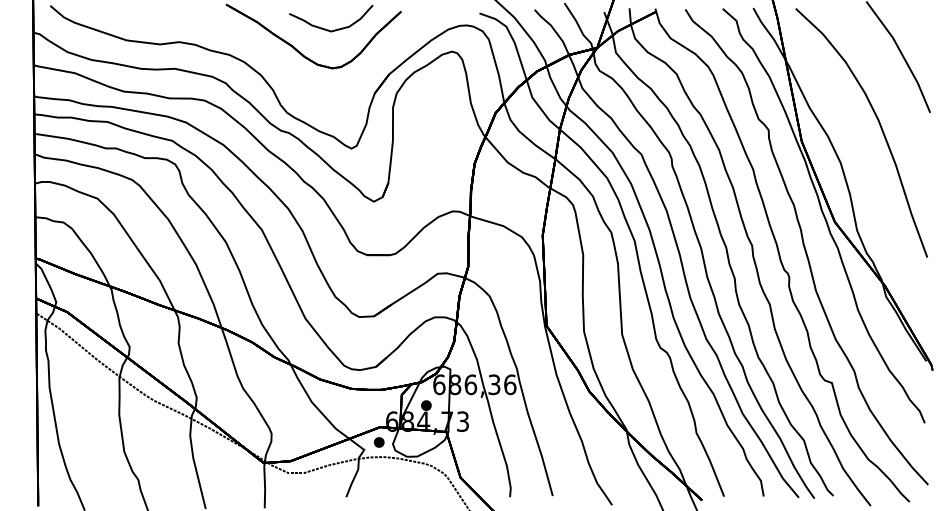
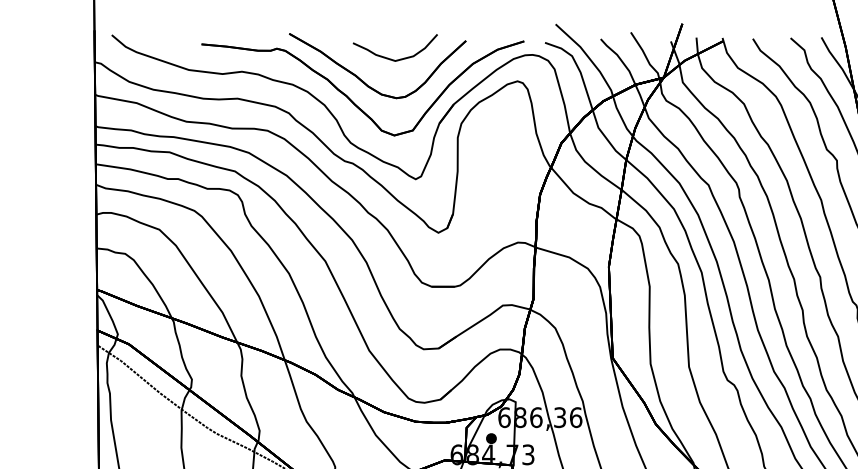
part: (287, 69) -> (351, 99), added

